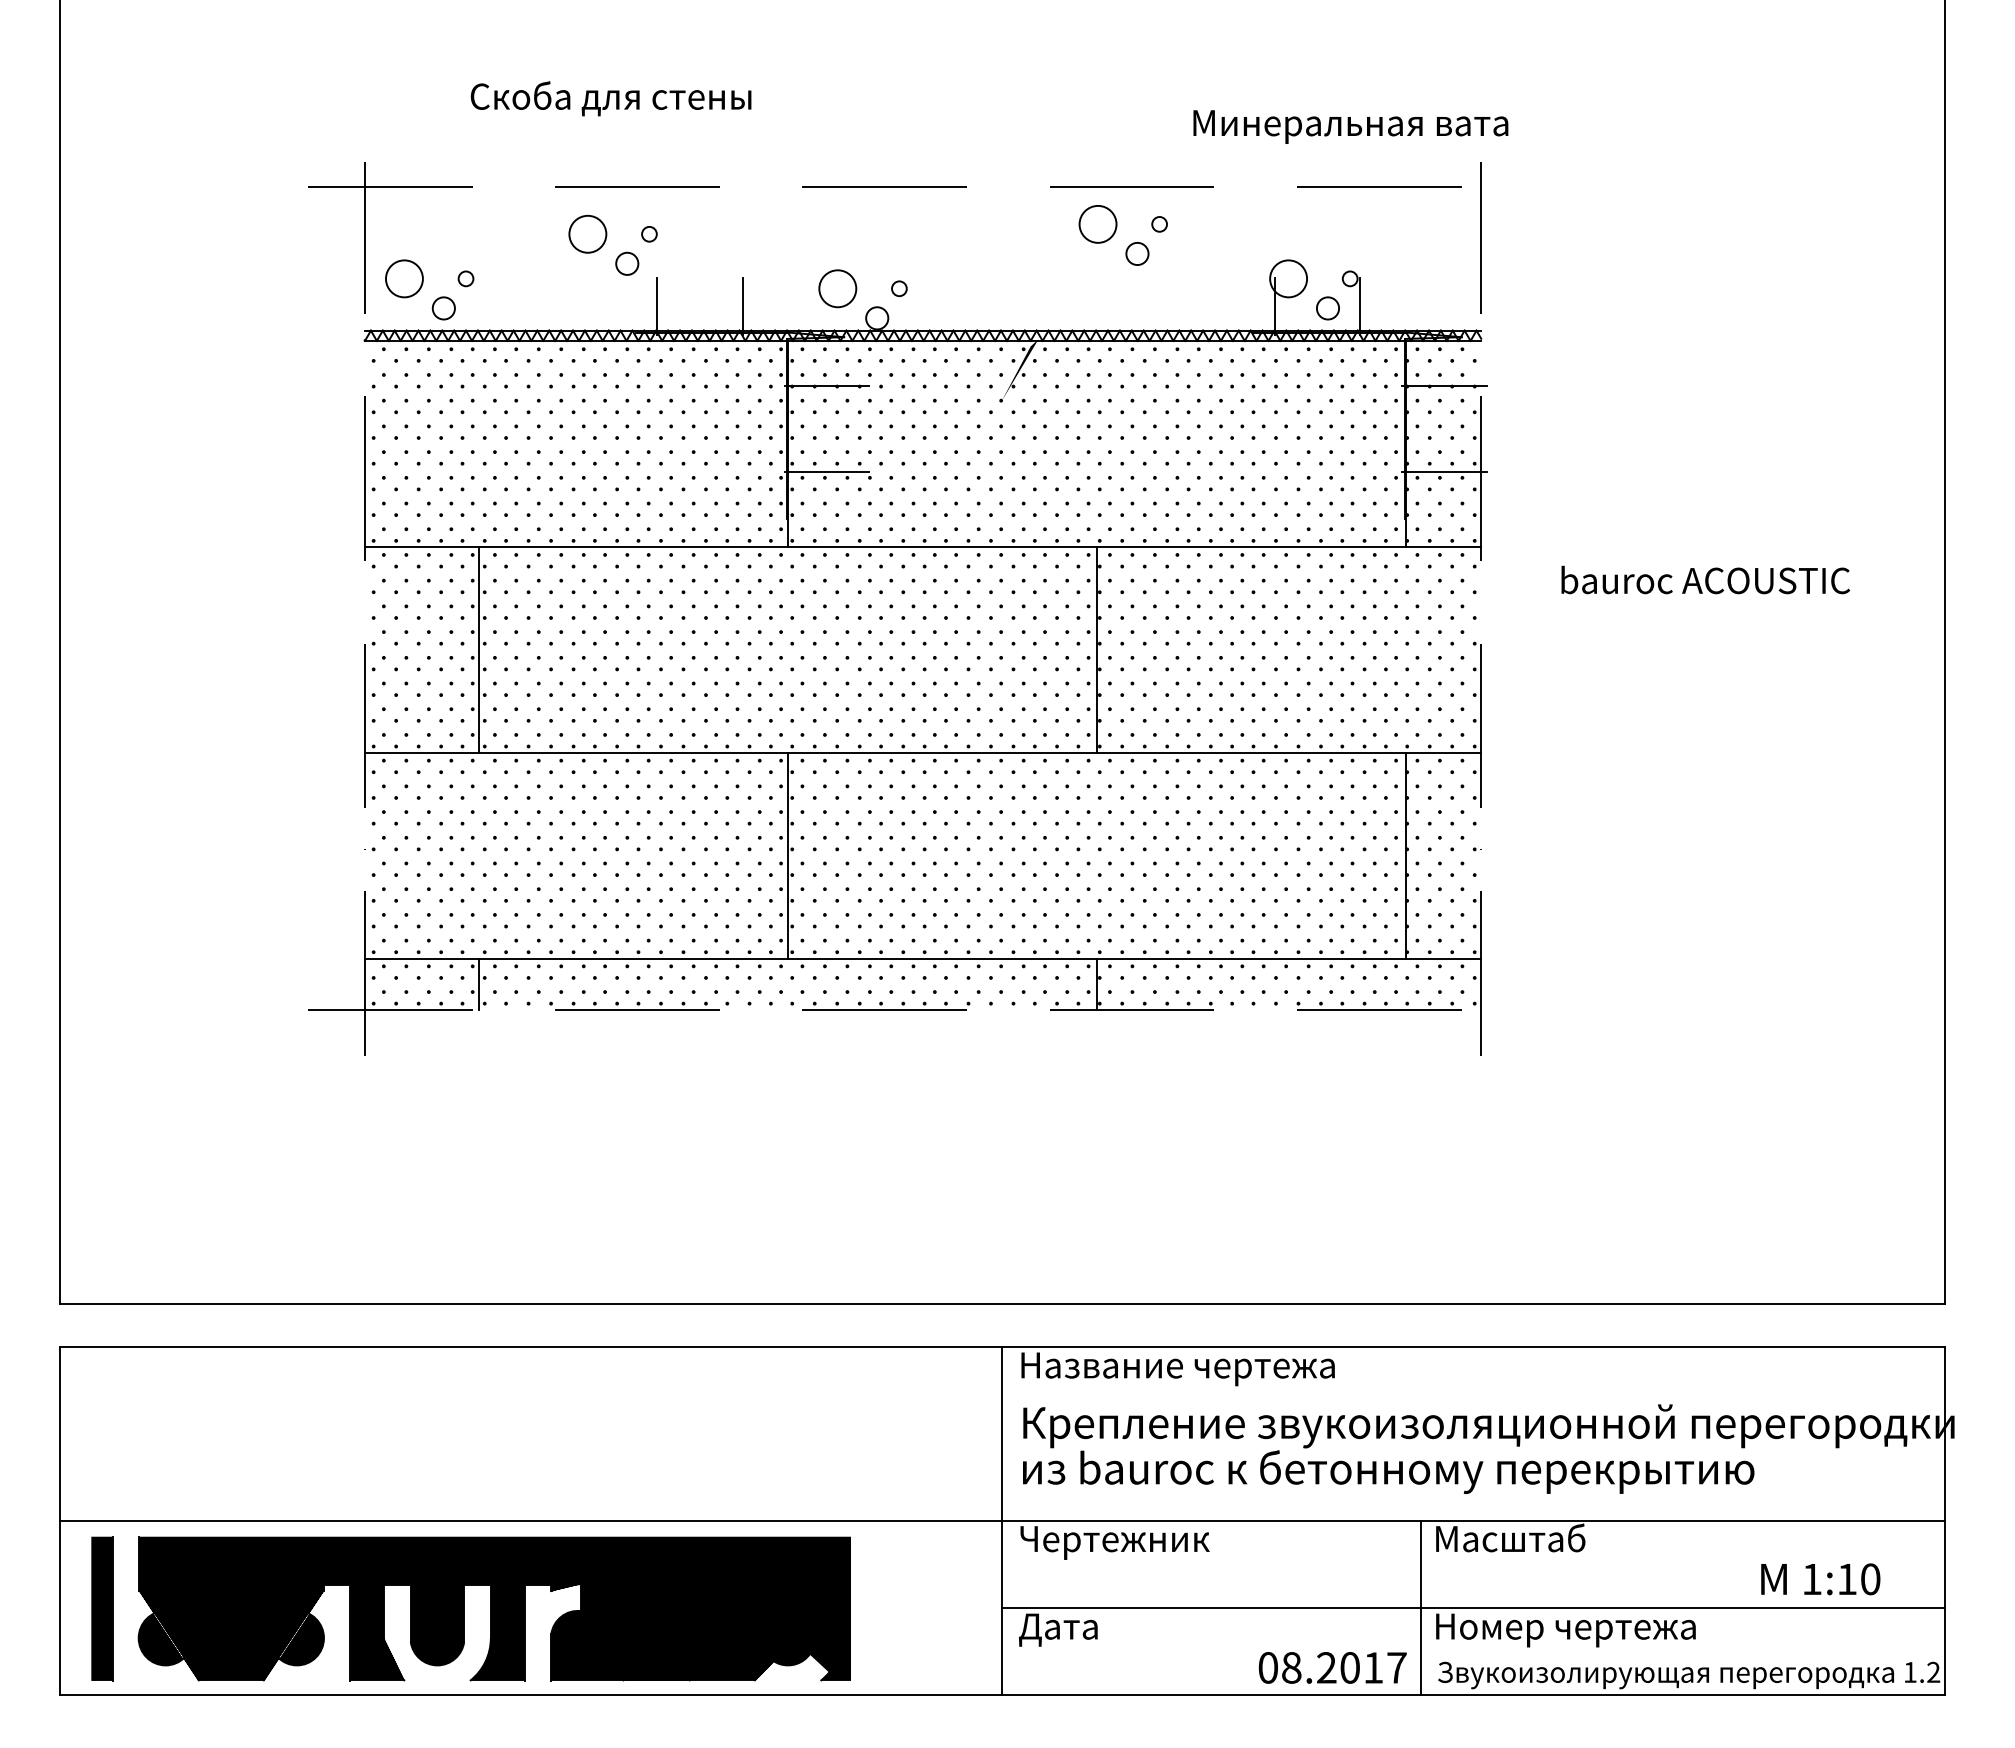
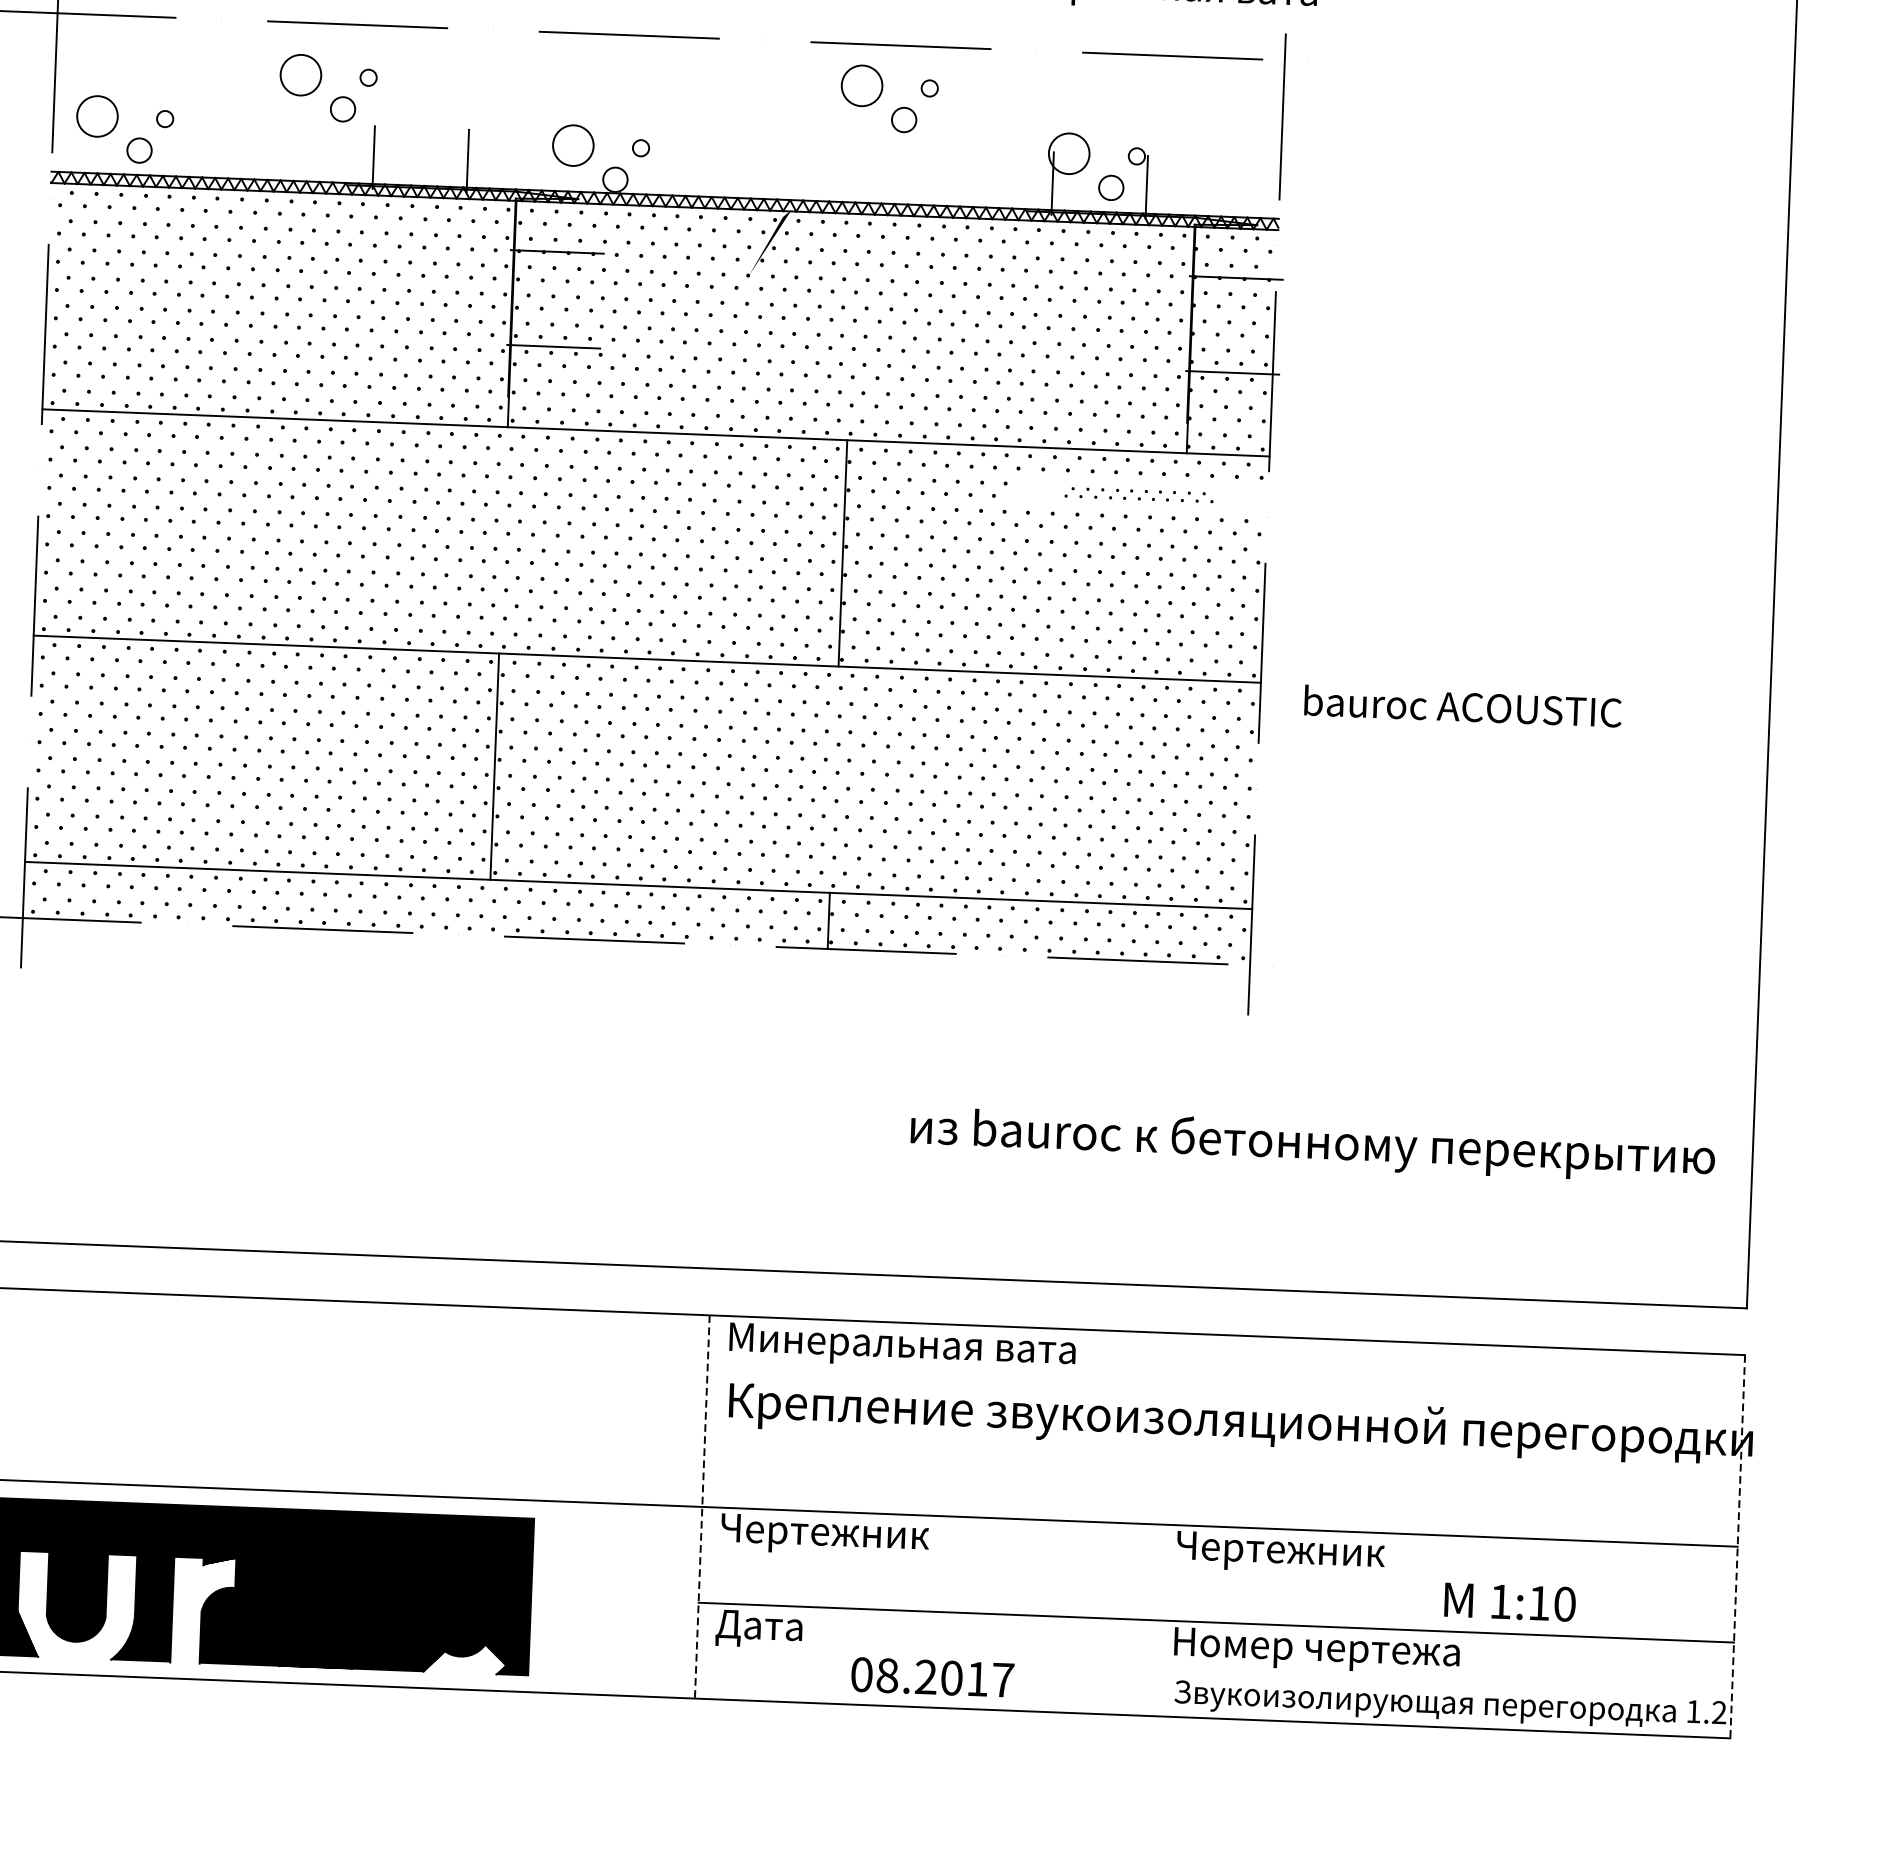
text: (1705, 579) -> (1462, 705), moved
part: (1363, 586) -> (1138, 495), size x0.6
line: (479, 649) -> (164, 526), removed
line: (1405, 855) -> (1173, 792), removed
line: (479, 983) -> (150, 894), removed
text: (1180, 1369) -> (904, 1347), Название чертежа -> Минеральная вата
text: (1388, 1471) -> (1312, 1144), moved
line: (1002, 1521) -> (702, 1507), solid -> dashed
line: (1944, 1521) -> (1737, 1547), solid -> dashed
text: (1529, 1541) -> (1280, 1551), Масштаб -> Чертежник
text: (1820, 1579) -> (1509, 1602), moved
line: (1420, 1608) -> (1158, 1620), removed
text: (1332, 1667) -> (932, 1677), moved

